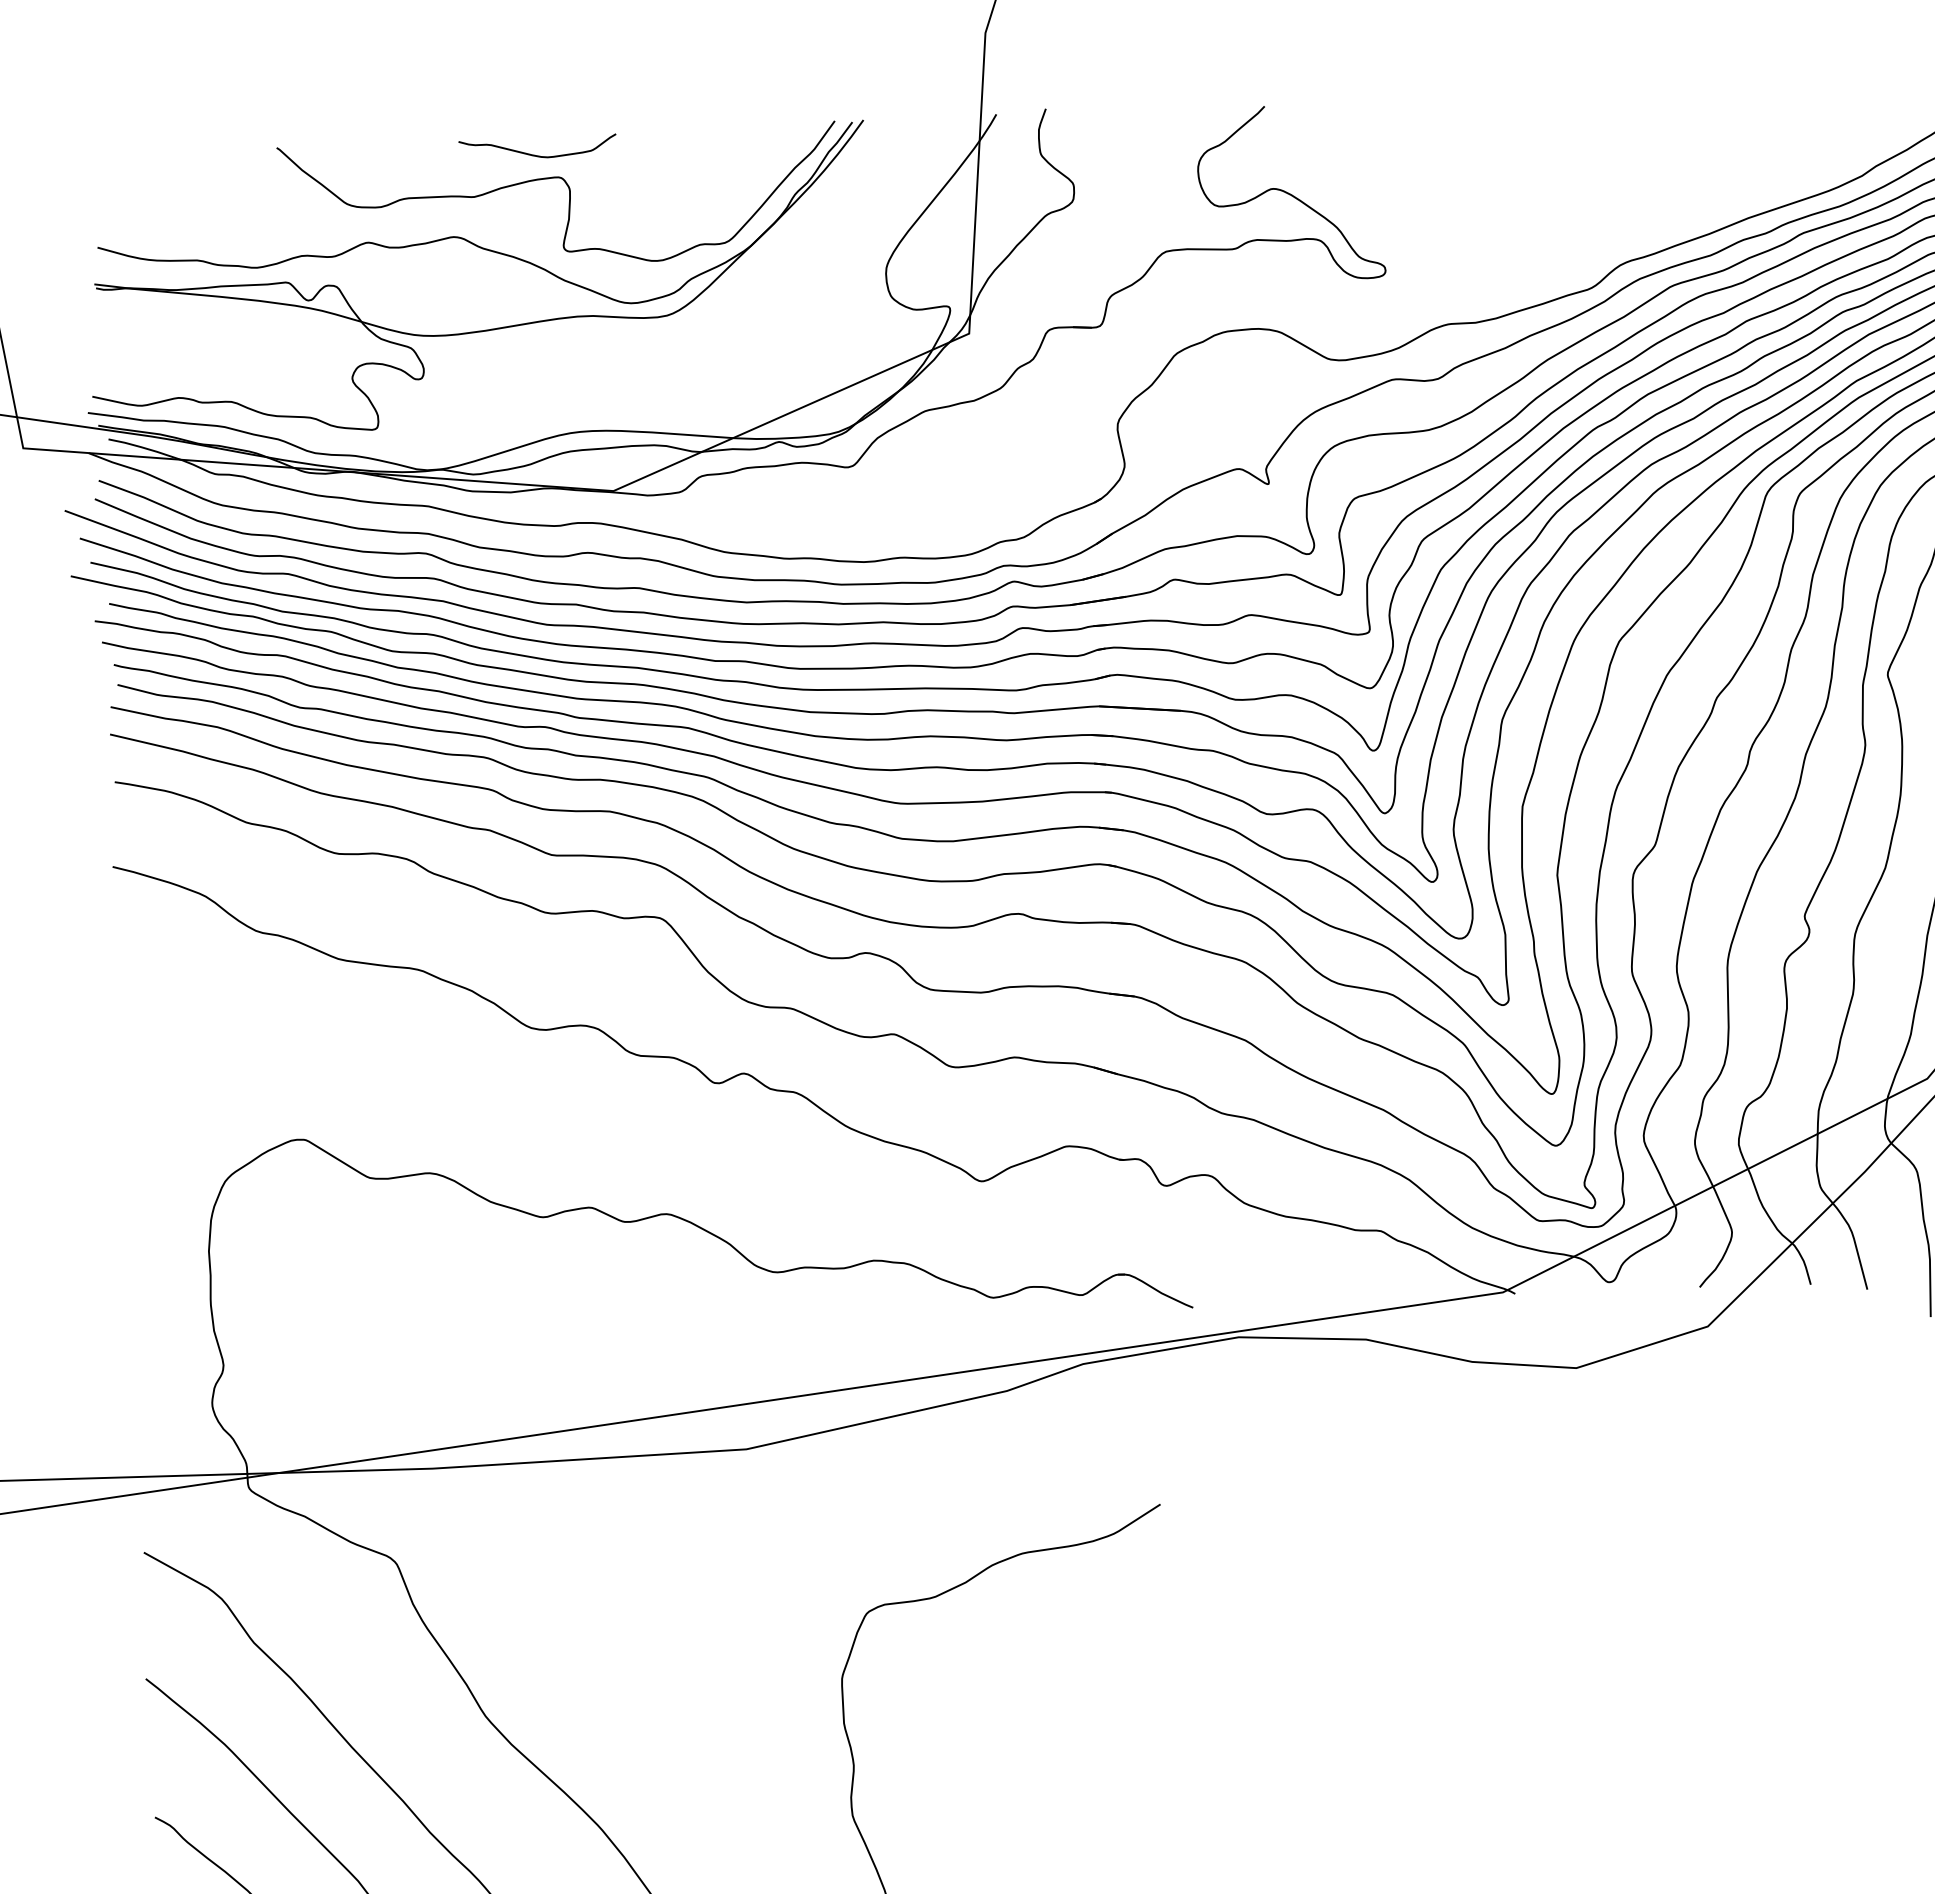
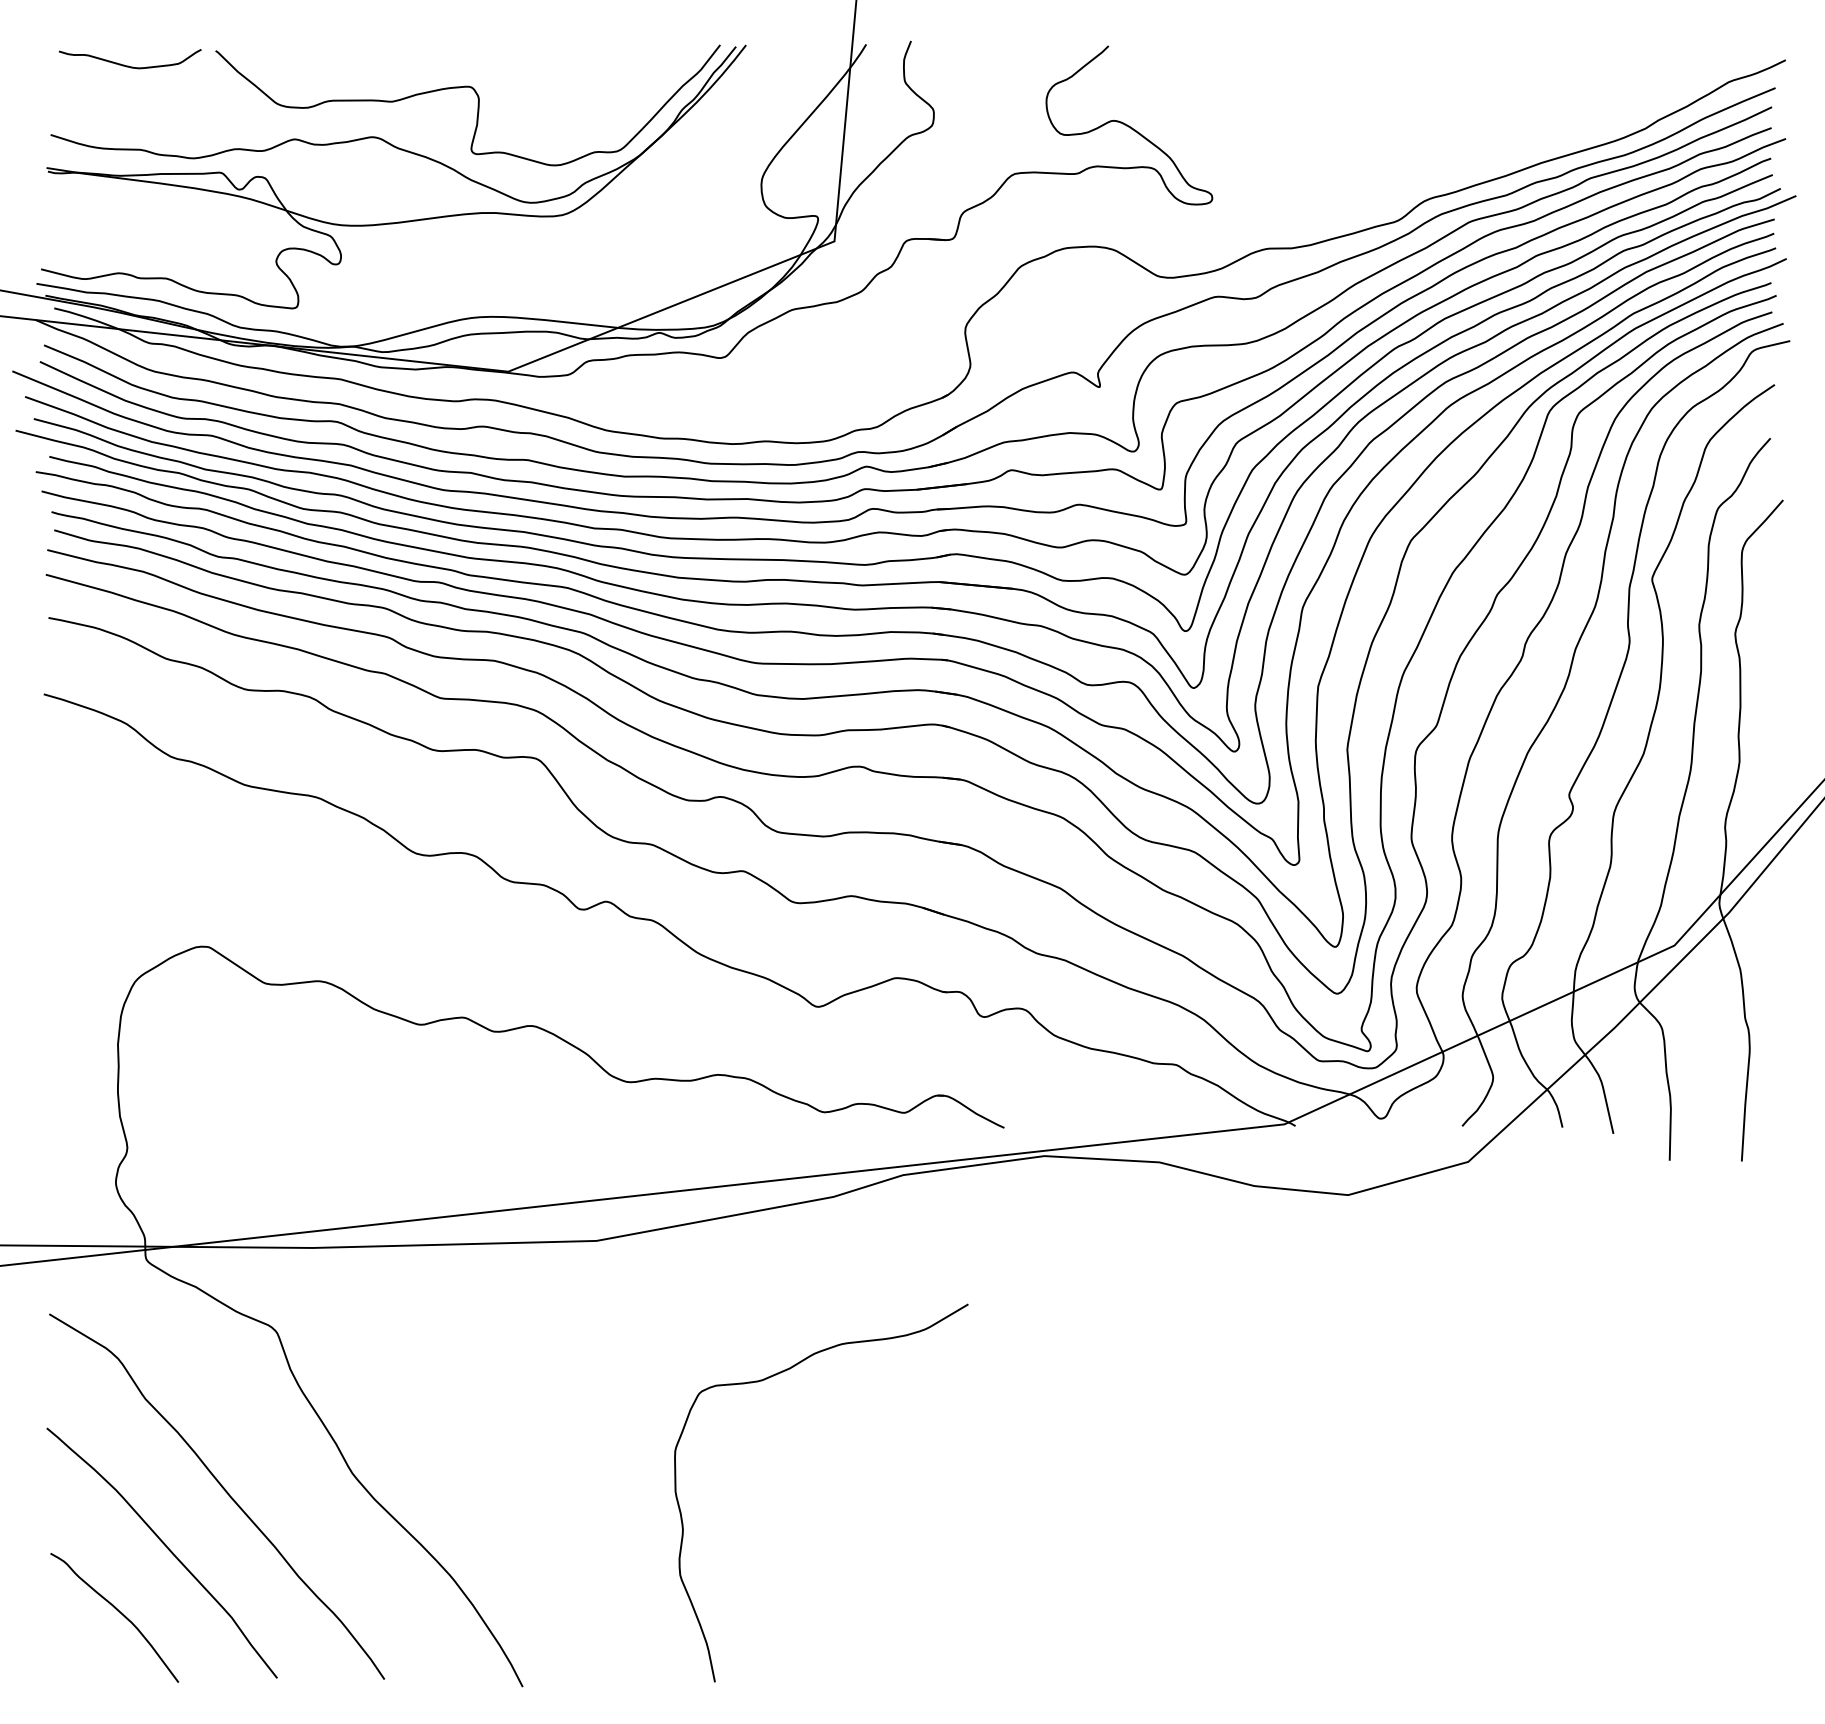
curve: (536, 154) -> (128, 65), moved

